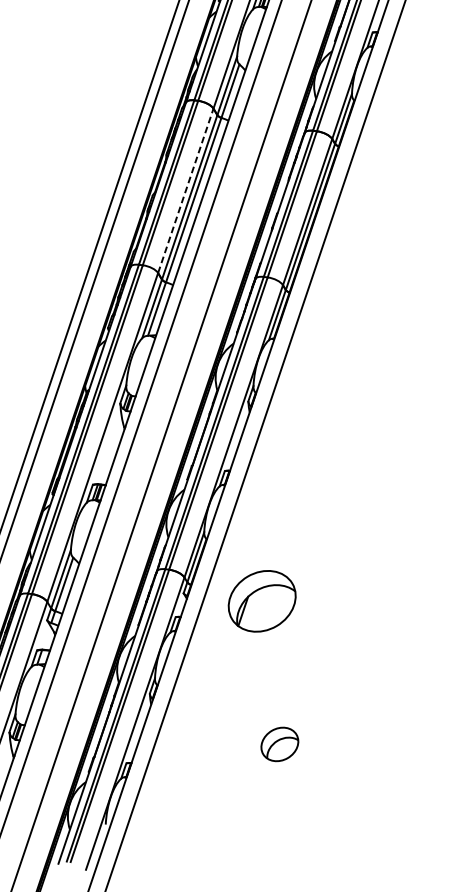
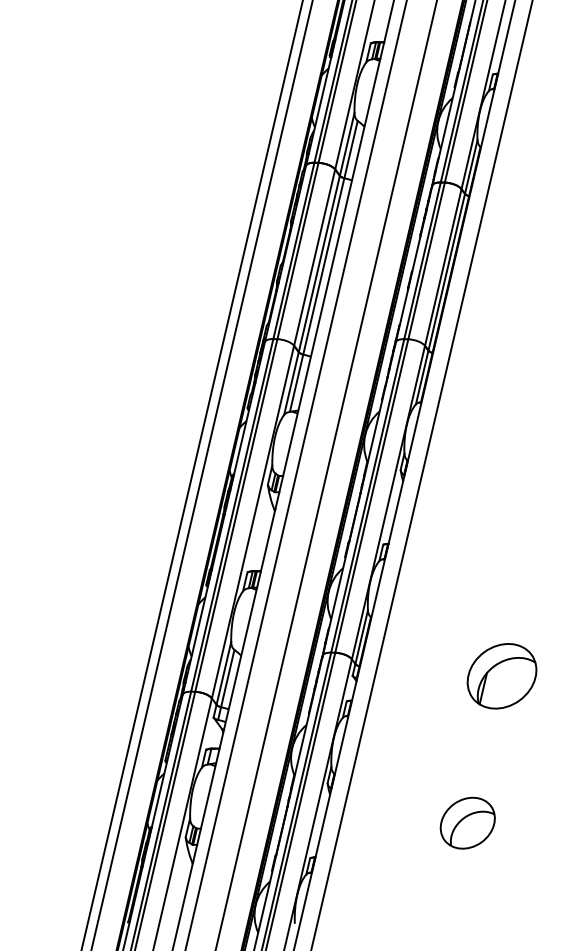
line: (185, 190) -> (314, 257), dashed -> solid
part: (261, 601) -> (501, 676), moved
part: (279, 743) -> (467, 822), size x1.43

